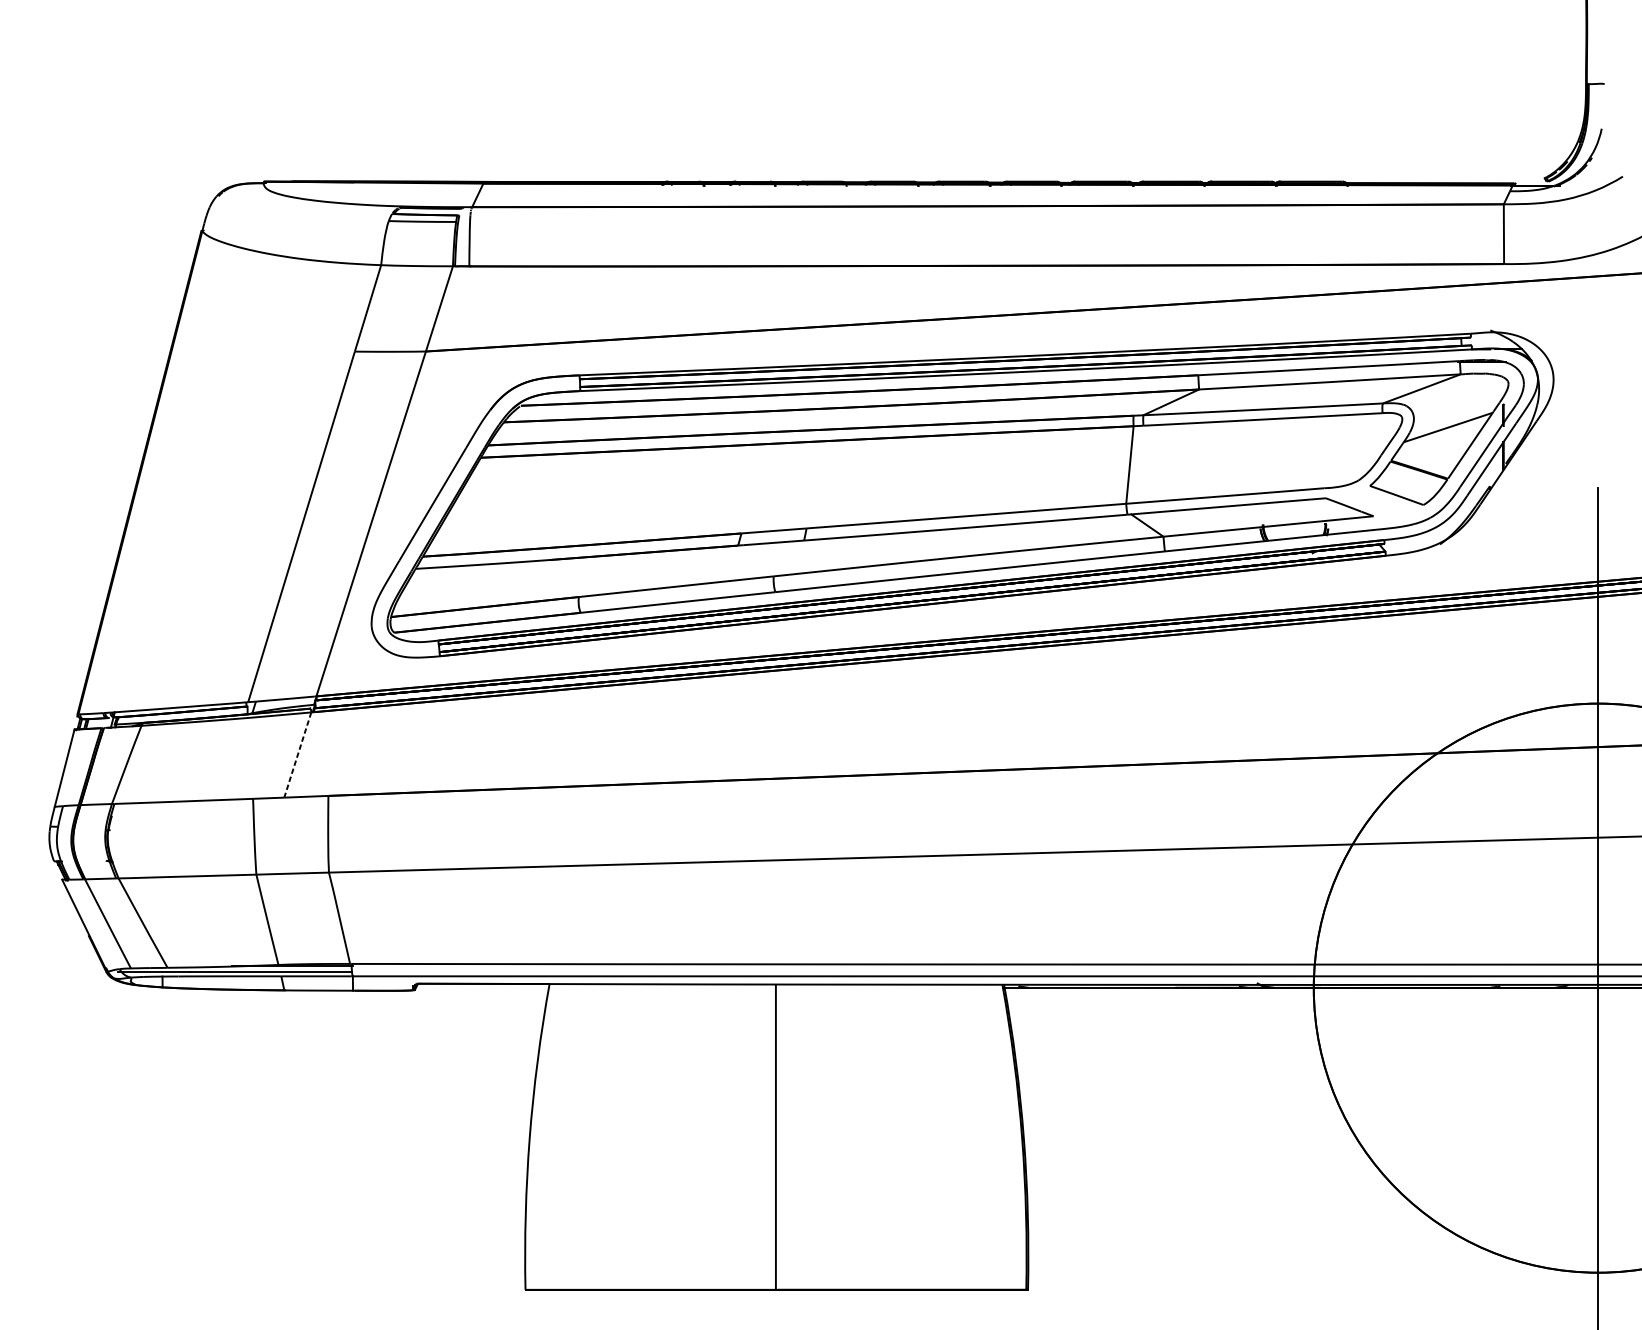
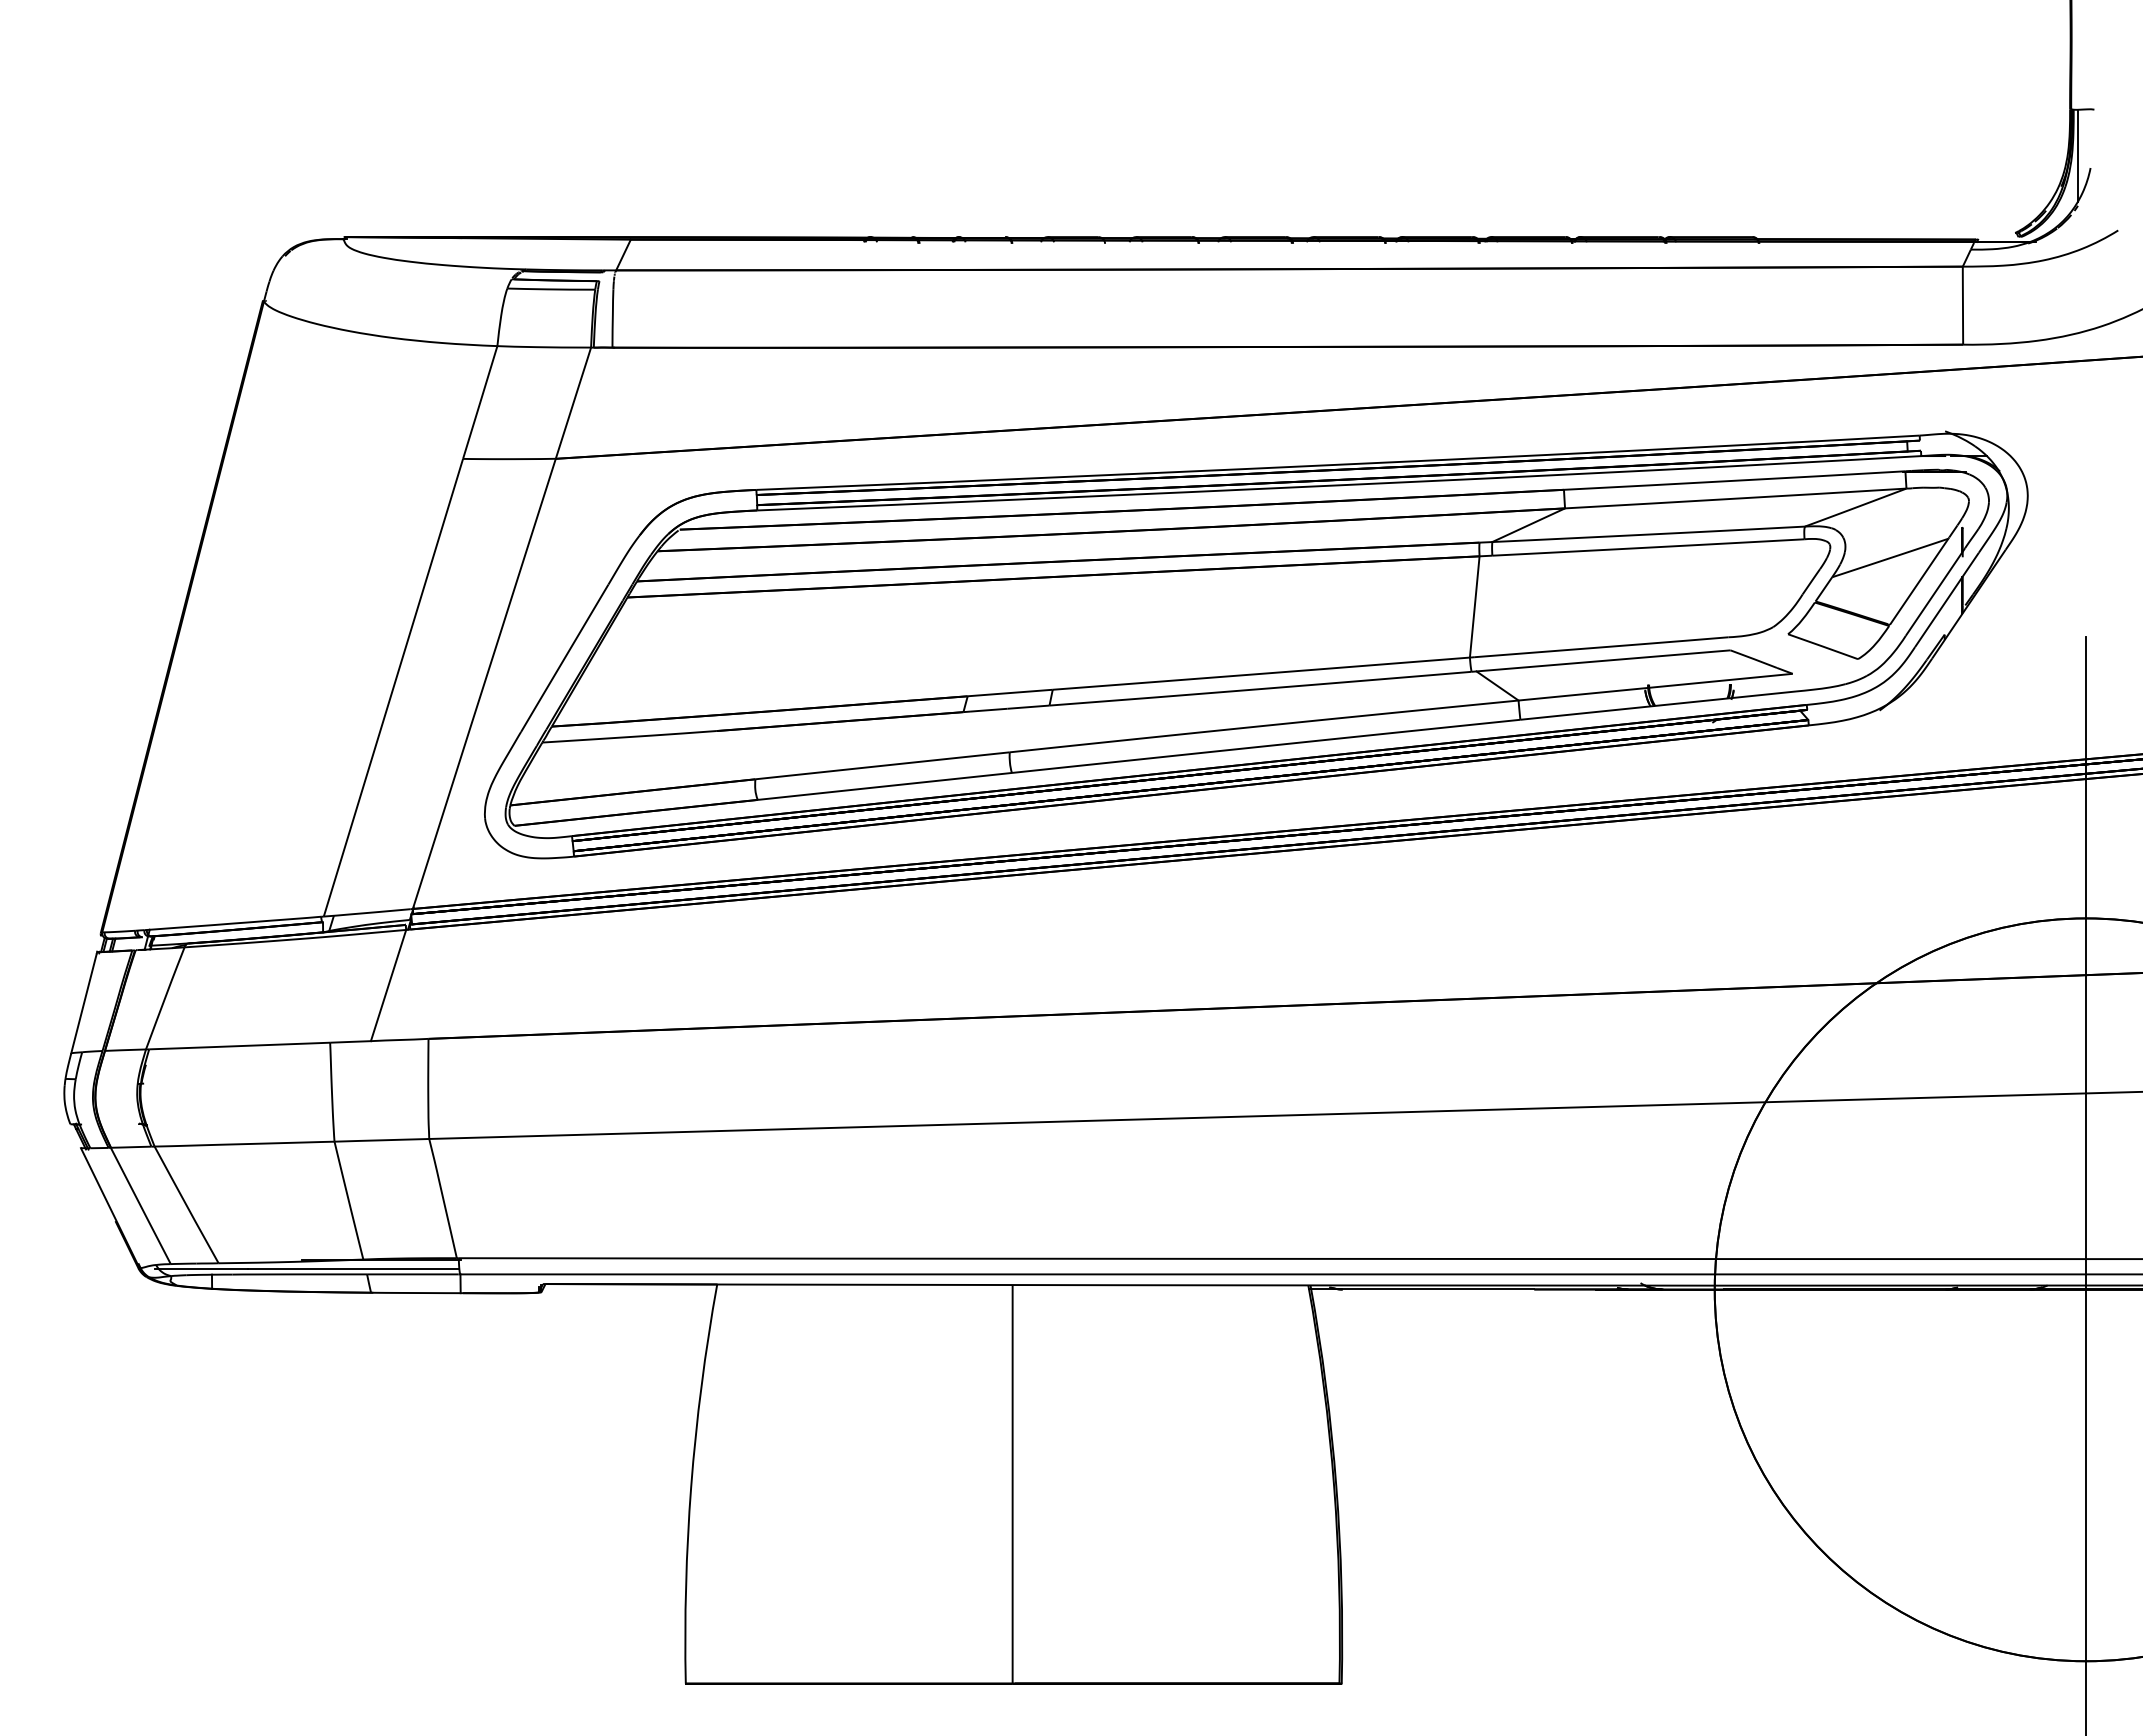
line: (1592, 119) -> (2078, 155), added
line: (297, 755) -> (388, 986), dashed -> solid

